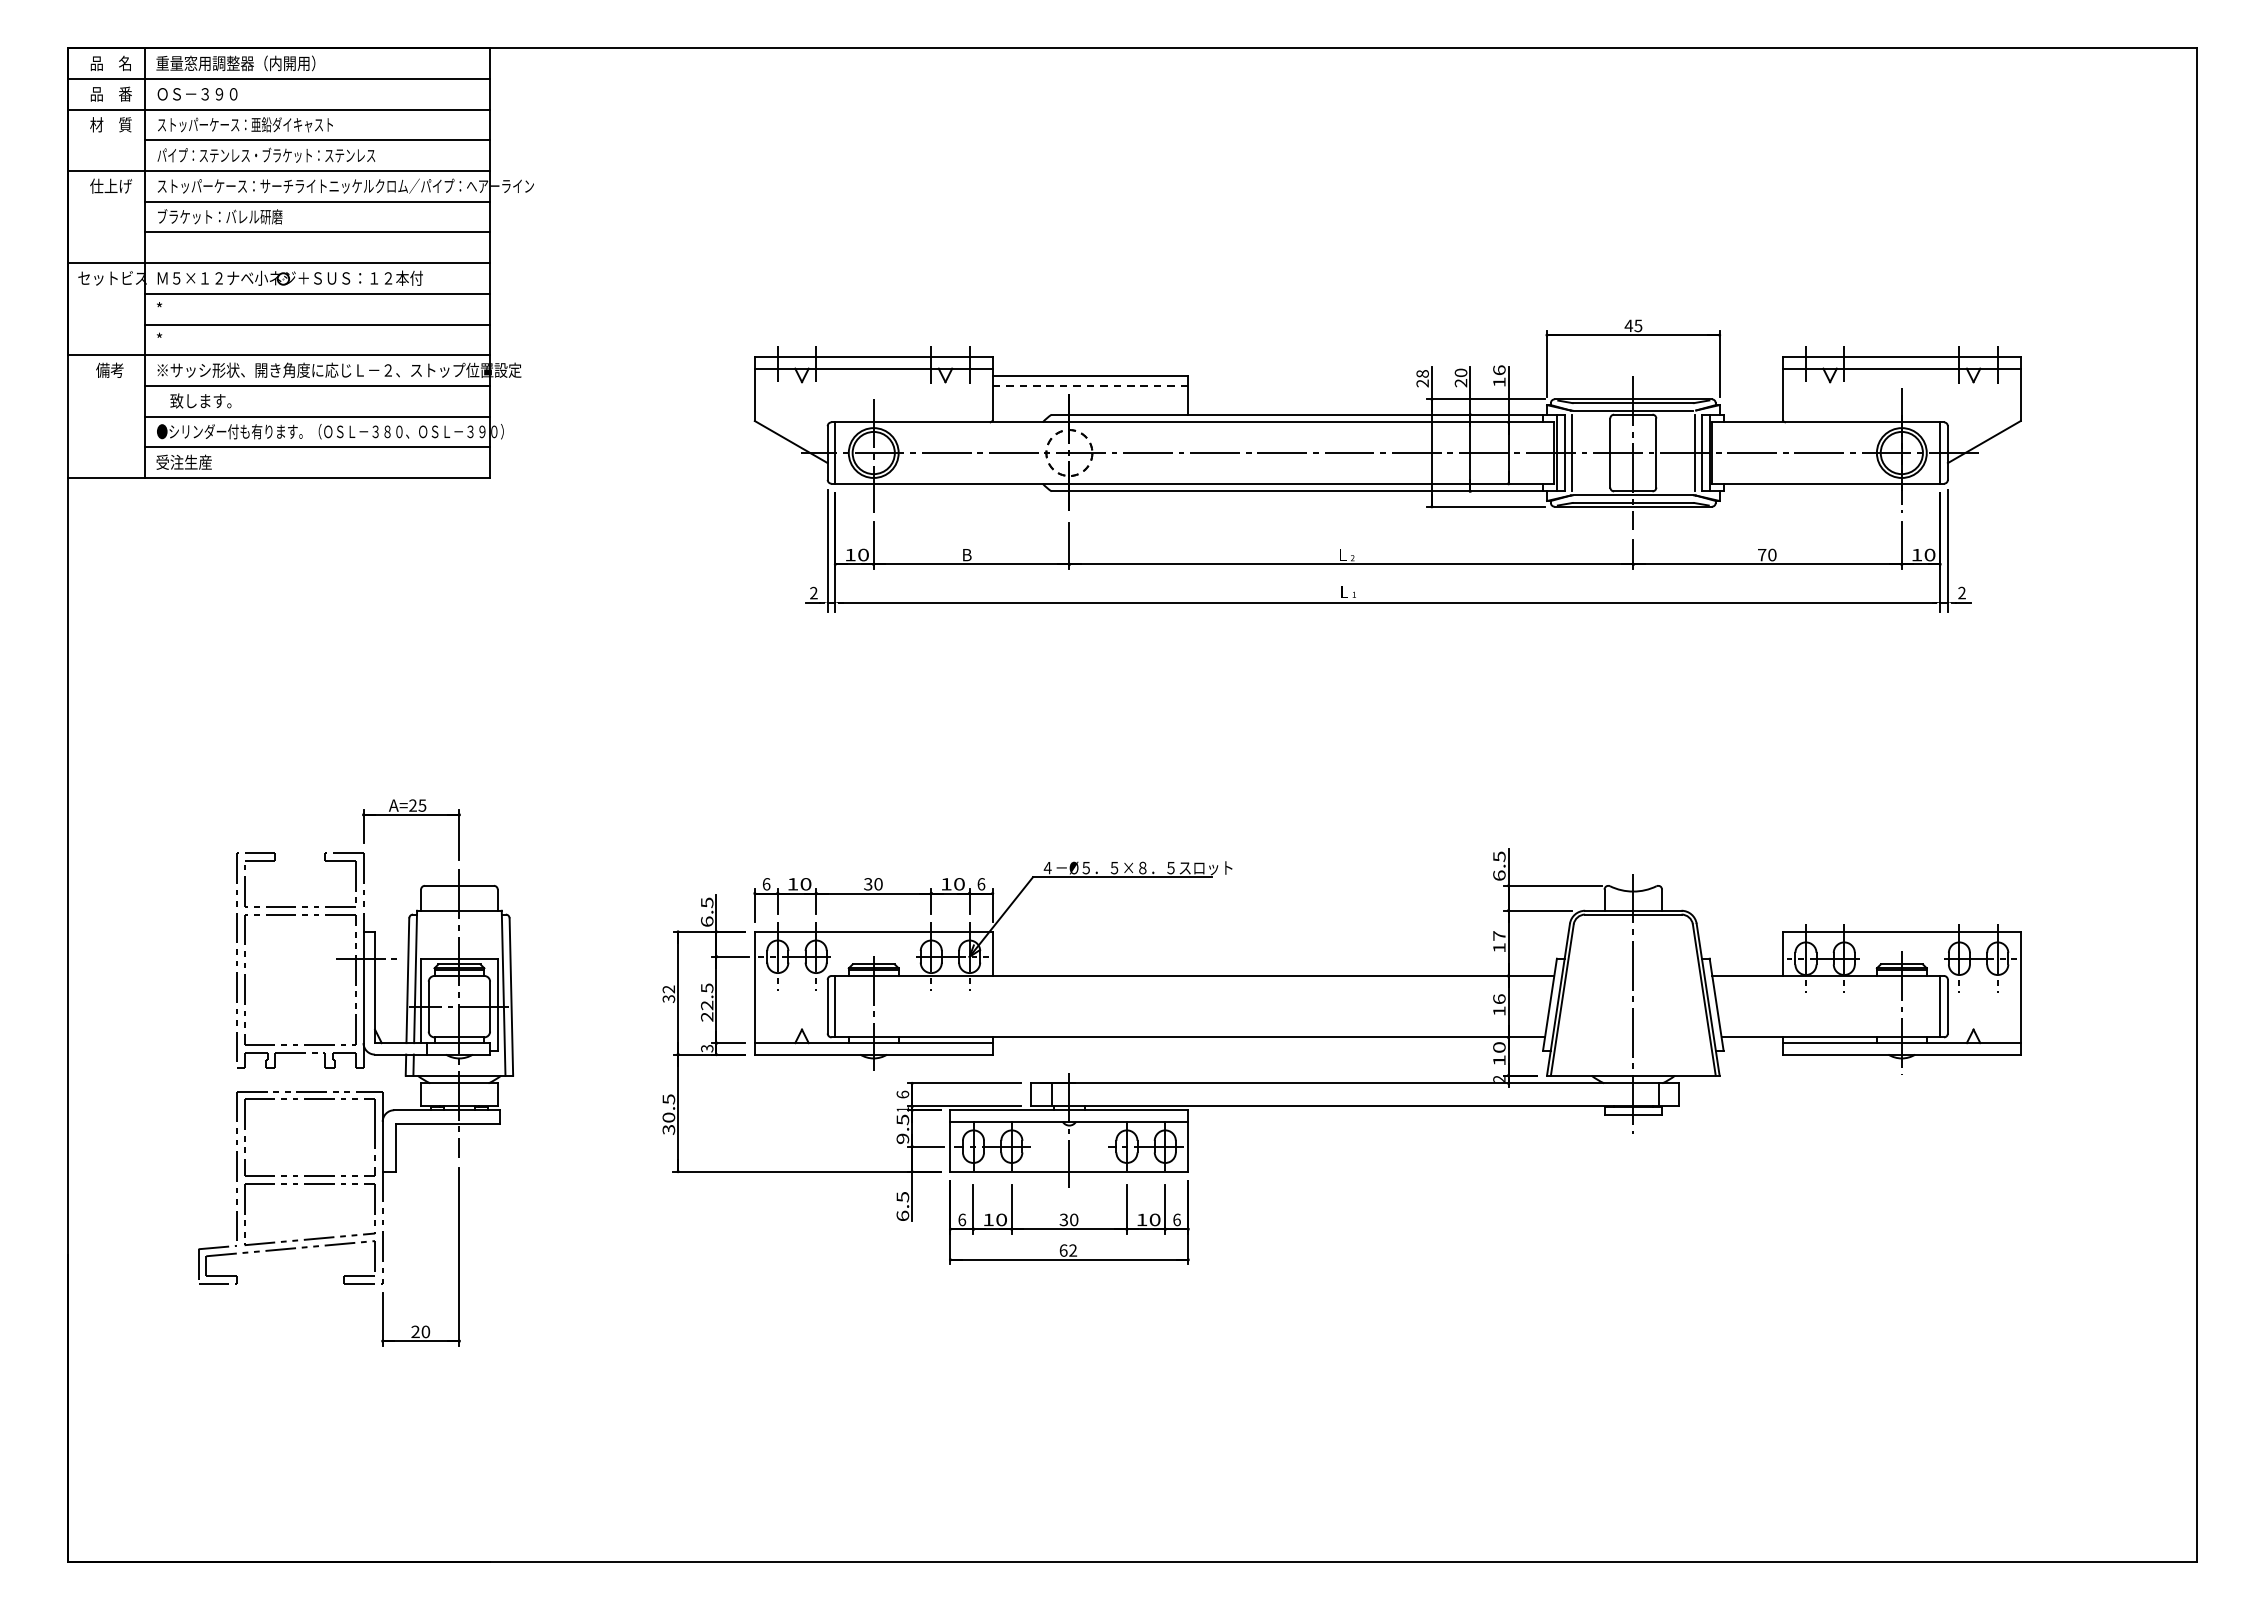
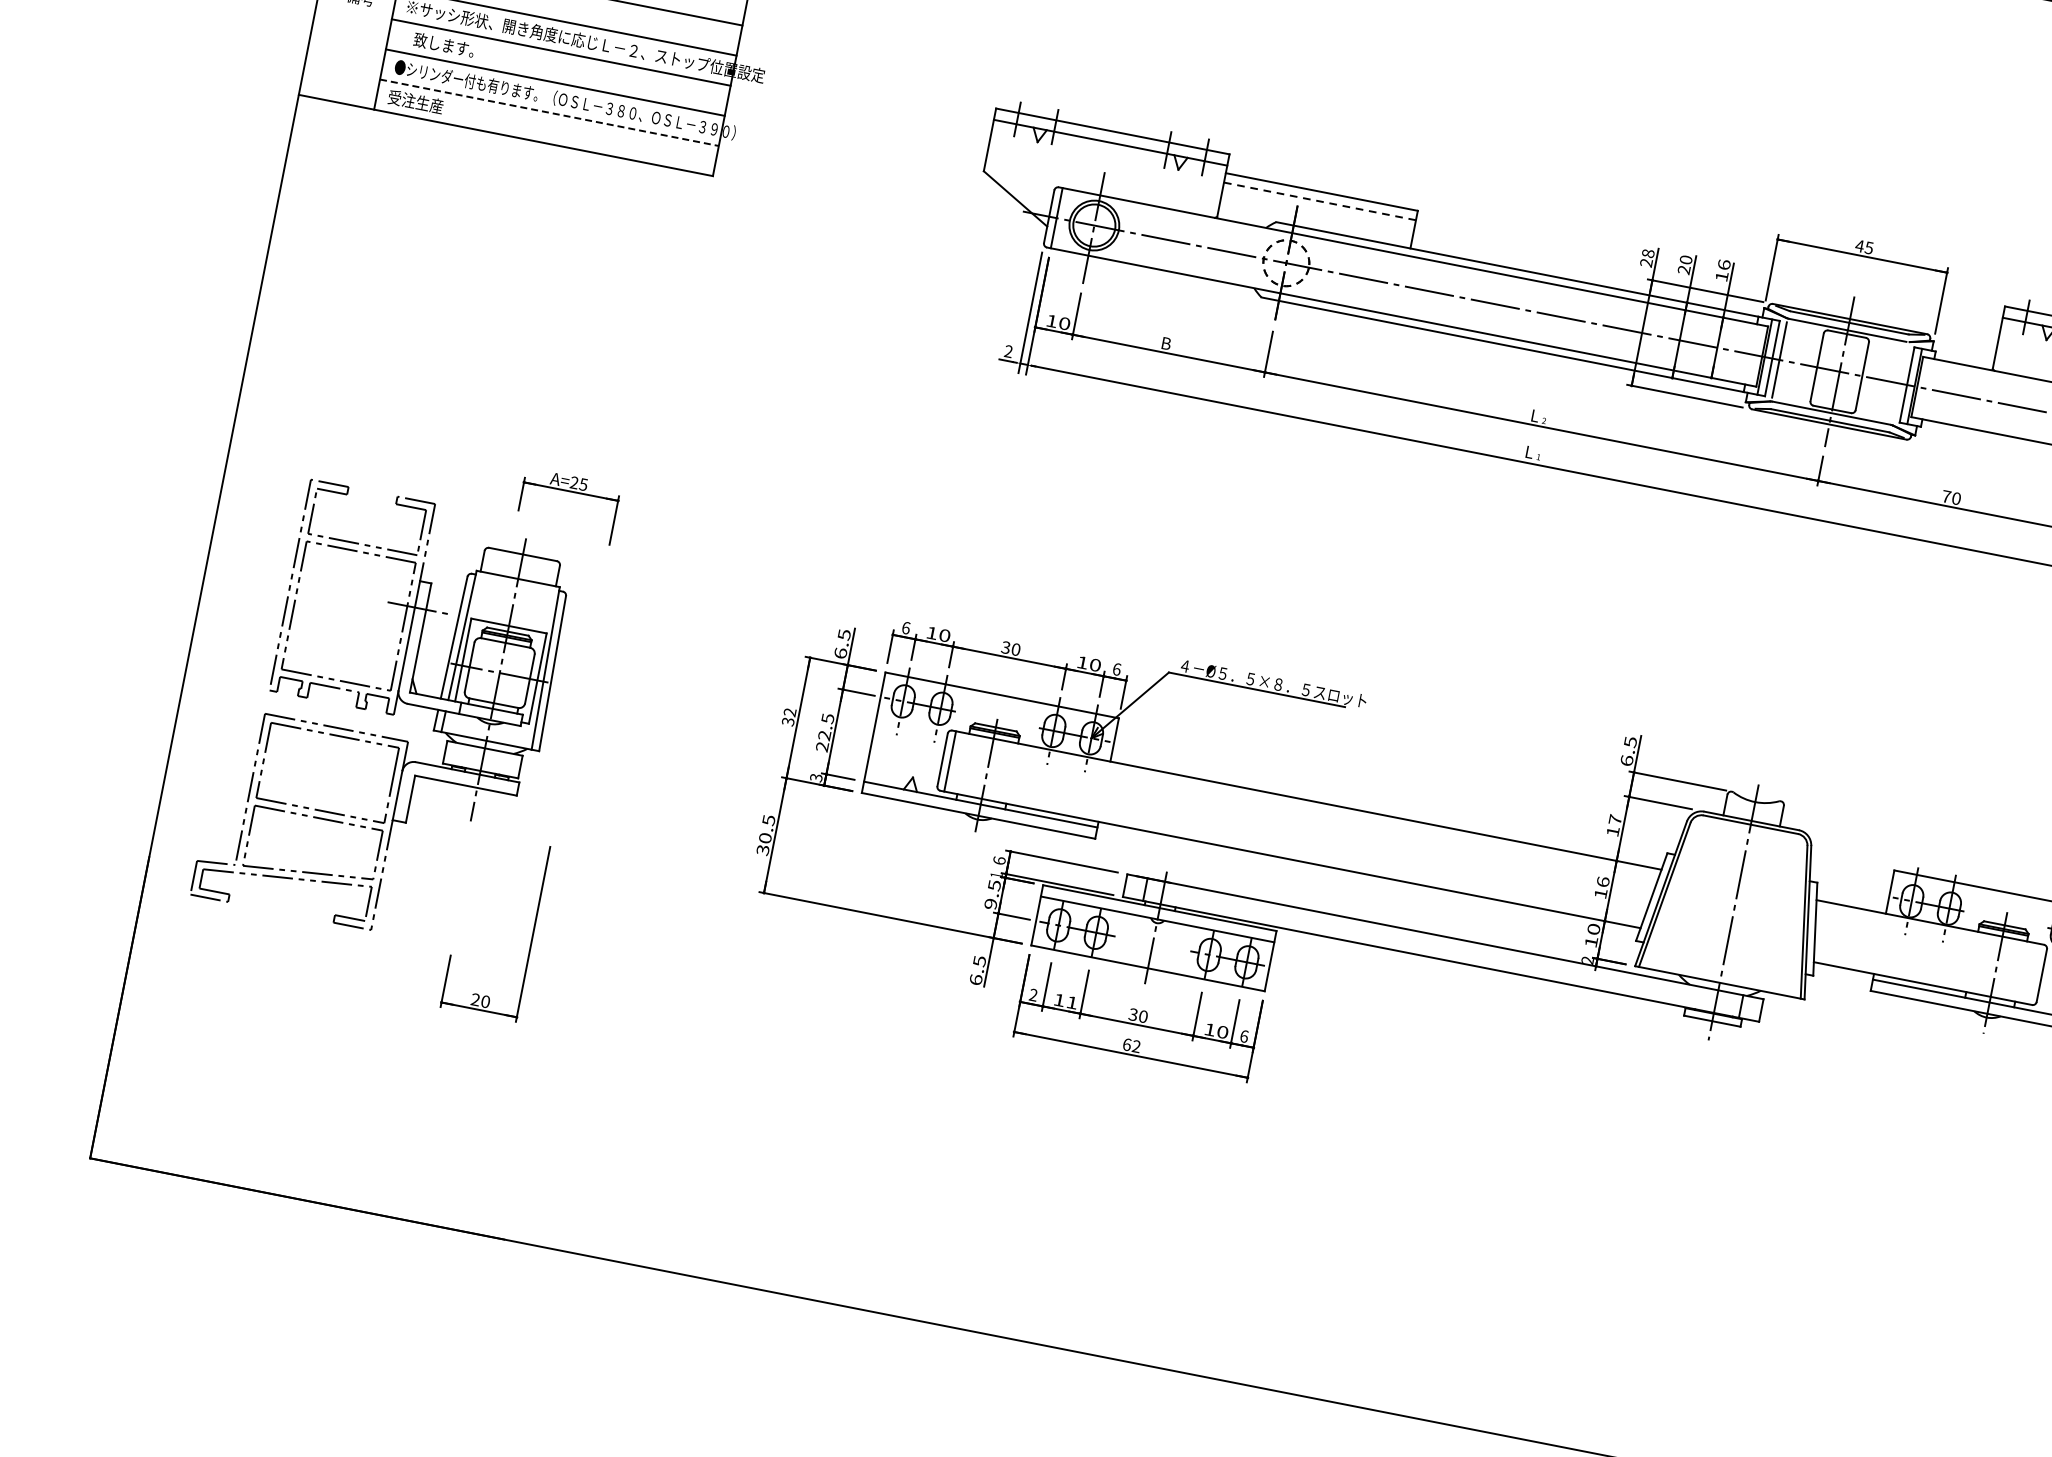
line: (317, 447) -> (549, 113), solid -> dashed
line: (1694, 452) -> (1899, 383), removed
line: (1940, 1006) -> (2034, 974), removed
part: (355, 1068) -> (385, 713), moved
text: (962, 1219) -> (1033, 994), 6 -> 2
text: (1001, 1219) -> (1072, 1002), 10 -> 11

